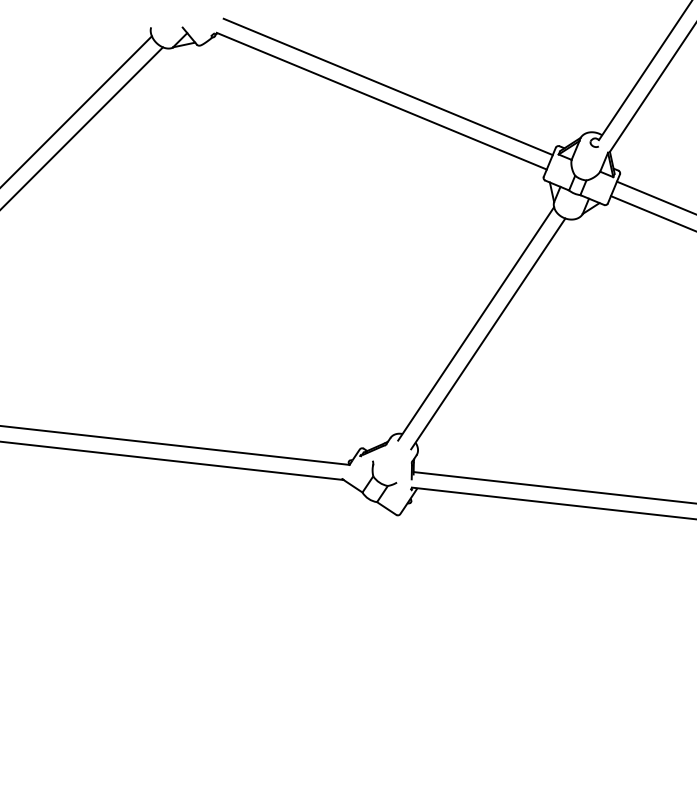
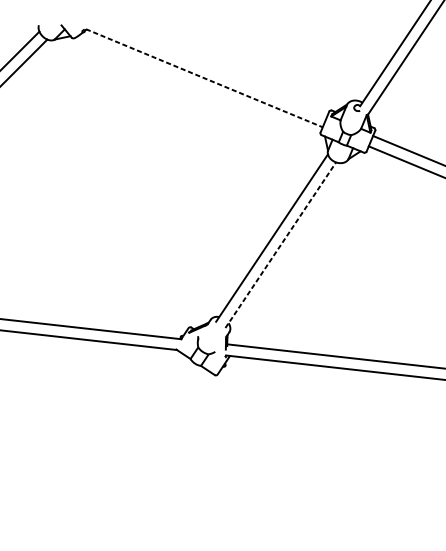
line: (387, 86) -> (208, 67), removed
line: (381, 101) -> (204, 78), solid -> dashed
line: (488, 333) -> (280, 244), solid -> dashed

